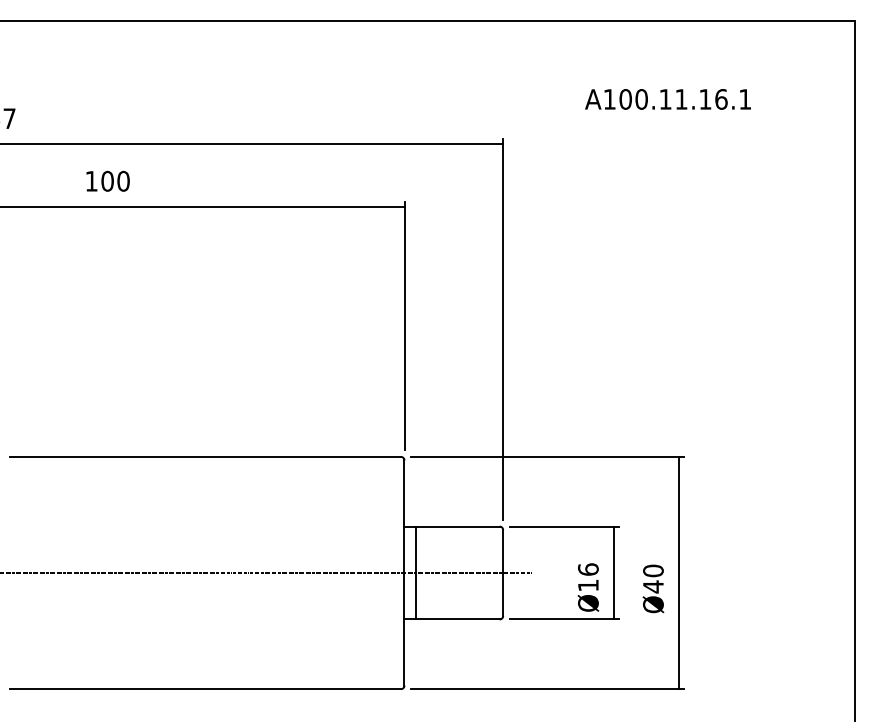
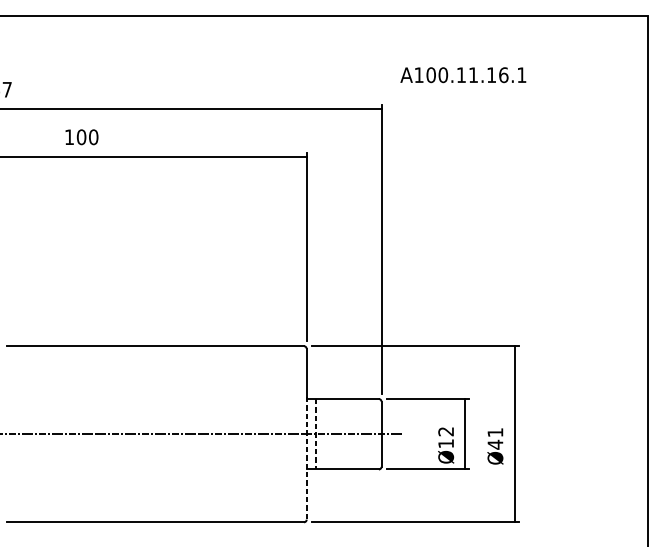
text: (667, 99) -> (462, 75), moved
text: (588, 569) -> (446, 431), Ø16 -> Ø12
text: (653, 570) -> (495, 432), Ø40 -> Ø41
line: (416, 573) -> (315, 434), solid -> dashed
line: (404, 604) -> (306, 458), solid -> dashed

